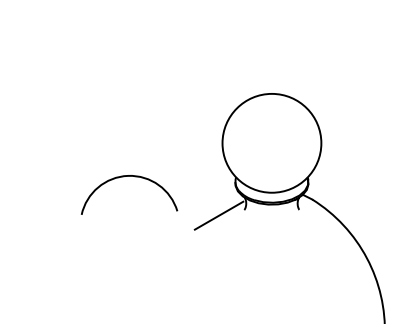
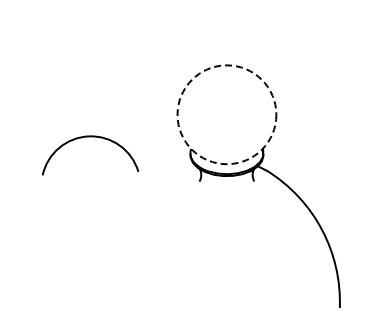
circle: (271, 142) -> (226, 113), solid -> dashed
arc: (129, 176) -> (90, 136), moved
line: (218, 215) -> (173, 186), removed

